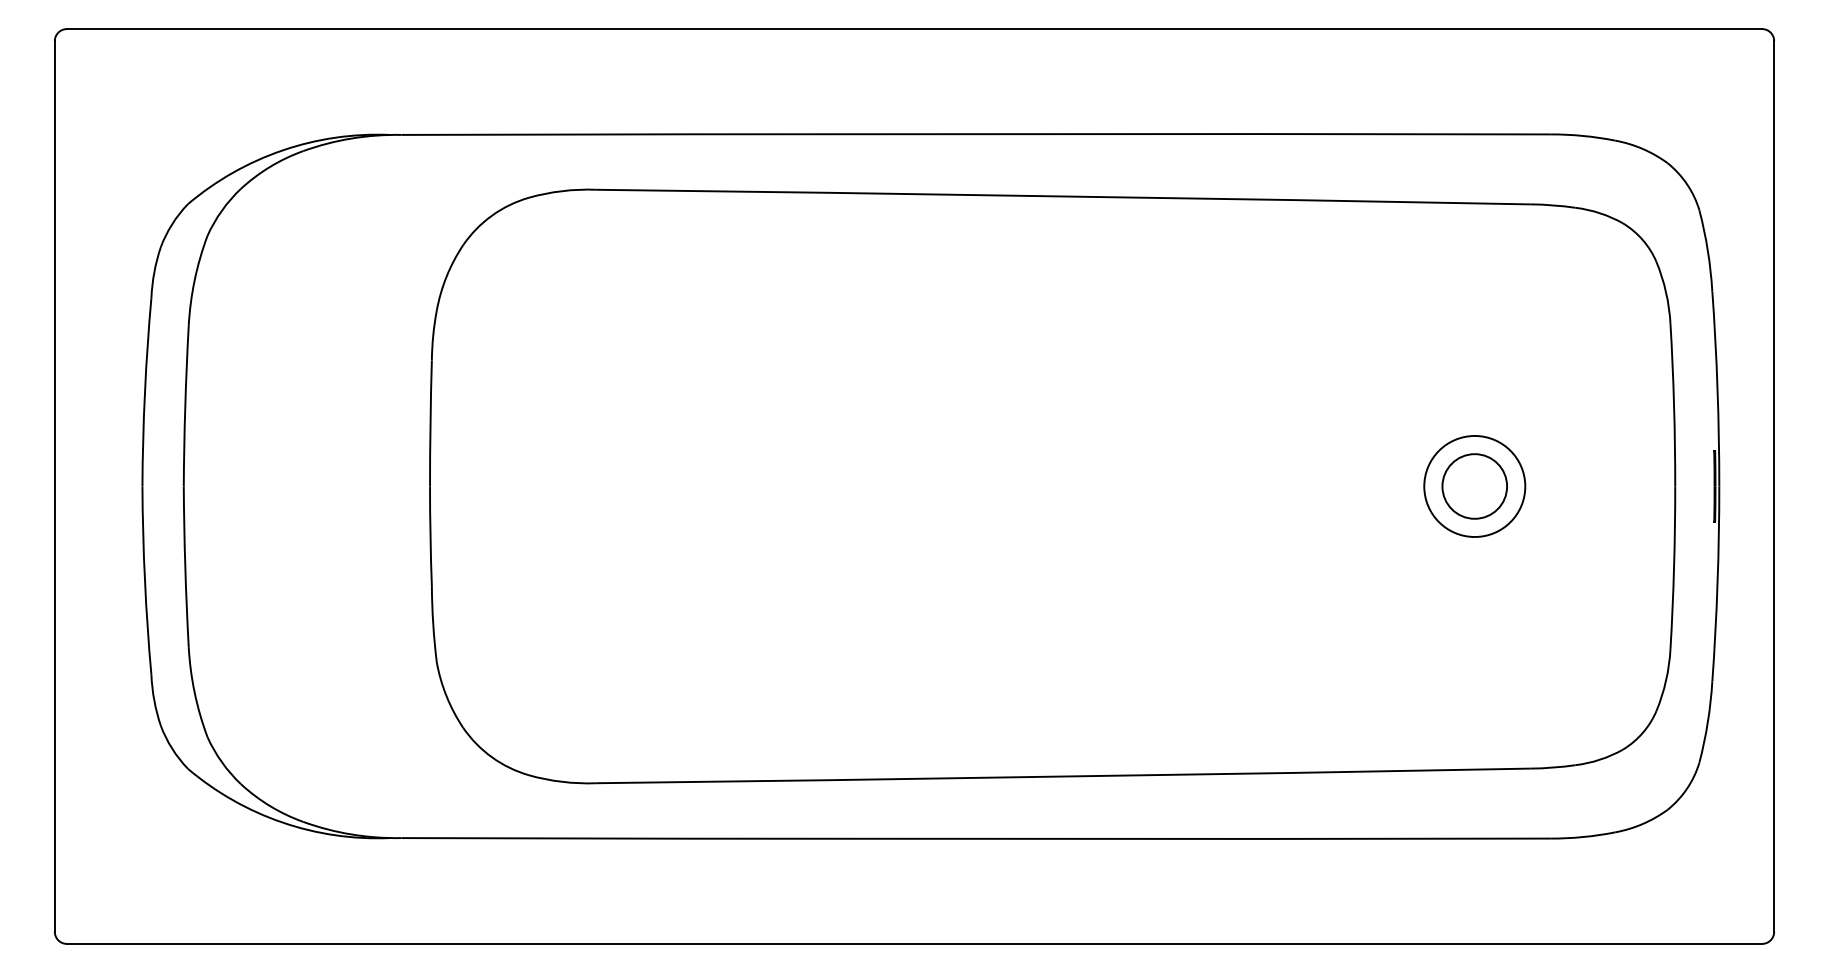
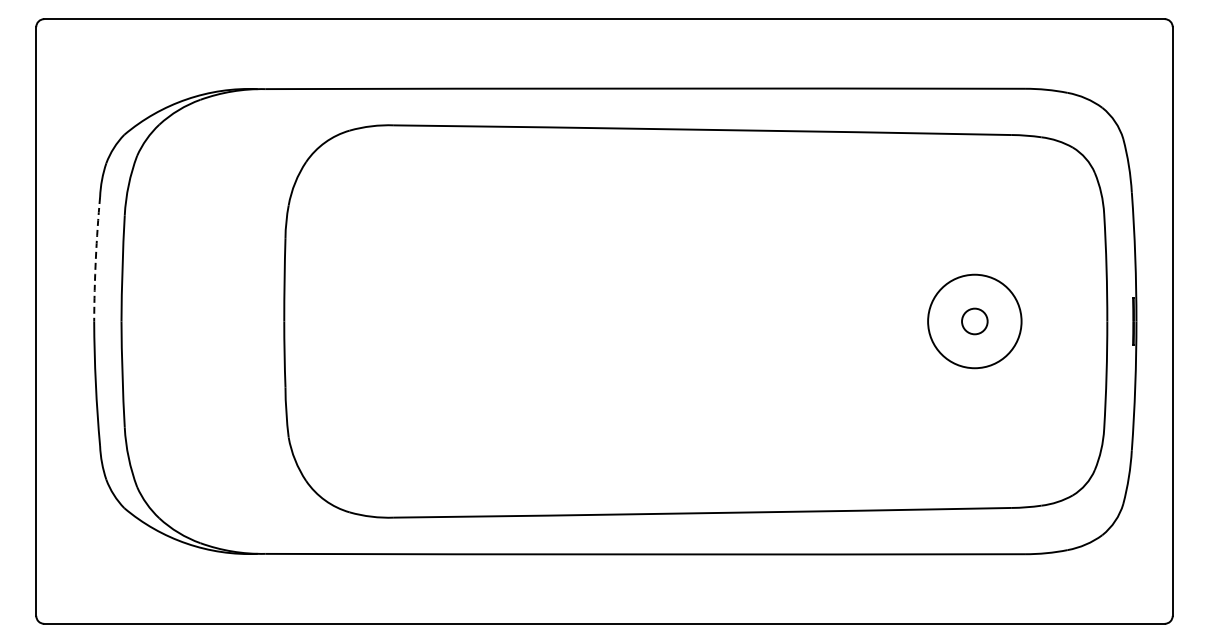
arc: (144, 392) -> (95, 259), solid -> dashed
circle: (1474, 486) -> (974, 321), size x0.6
circle: (1474, 486) -> (974, 321), size x1.4

